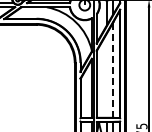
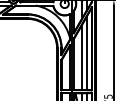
line: (113, 70) -> (86, 53), dashed -> solid
line: (107, 74) -> (82, 57), added

